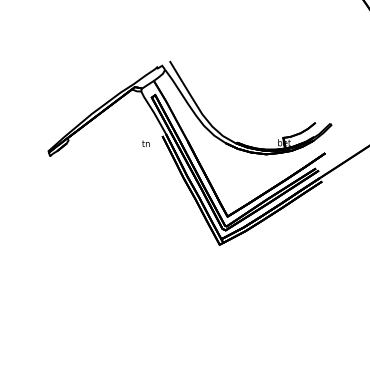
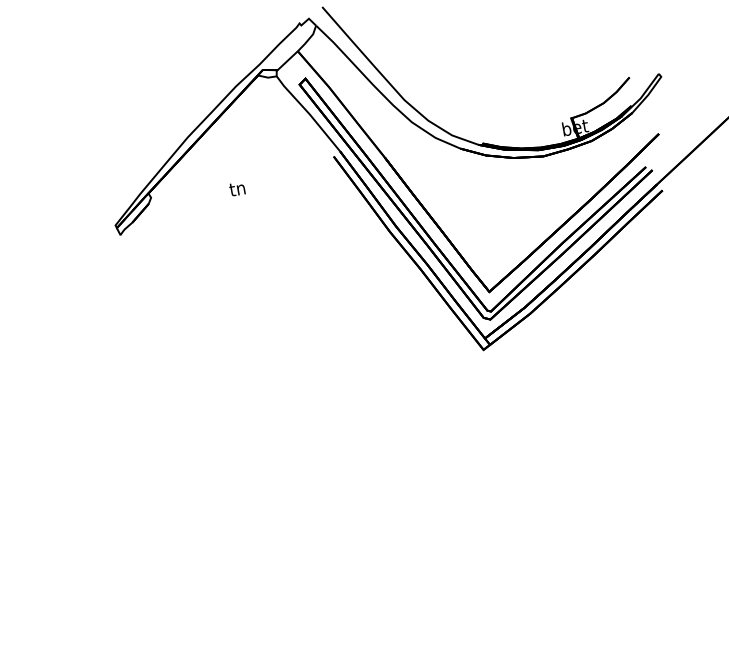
text: (145, 143) -> (236, 188), moved

